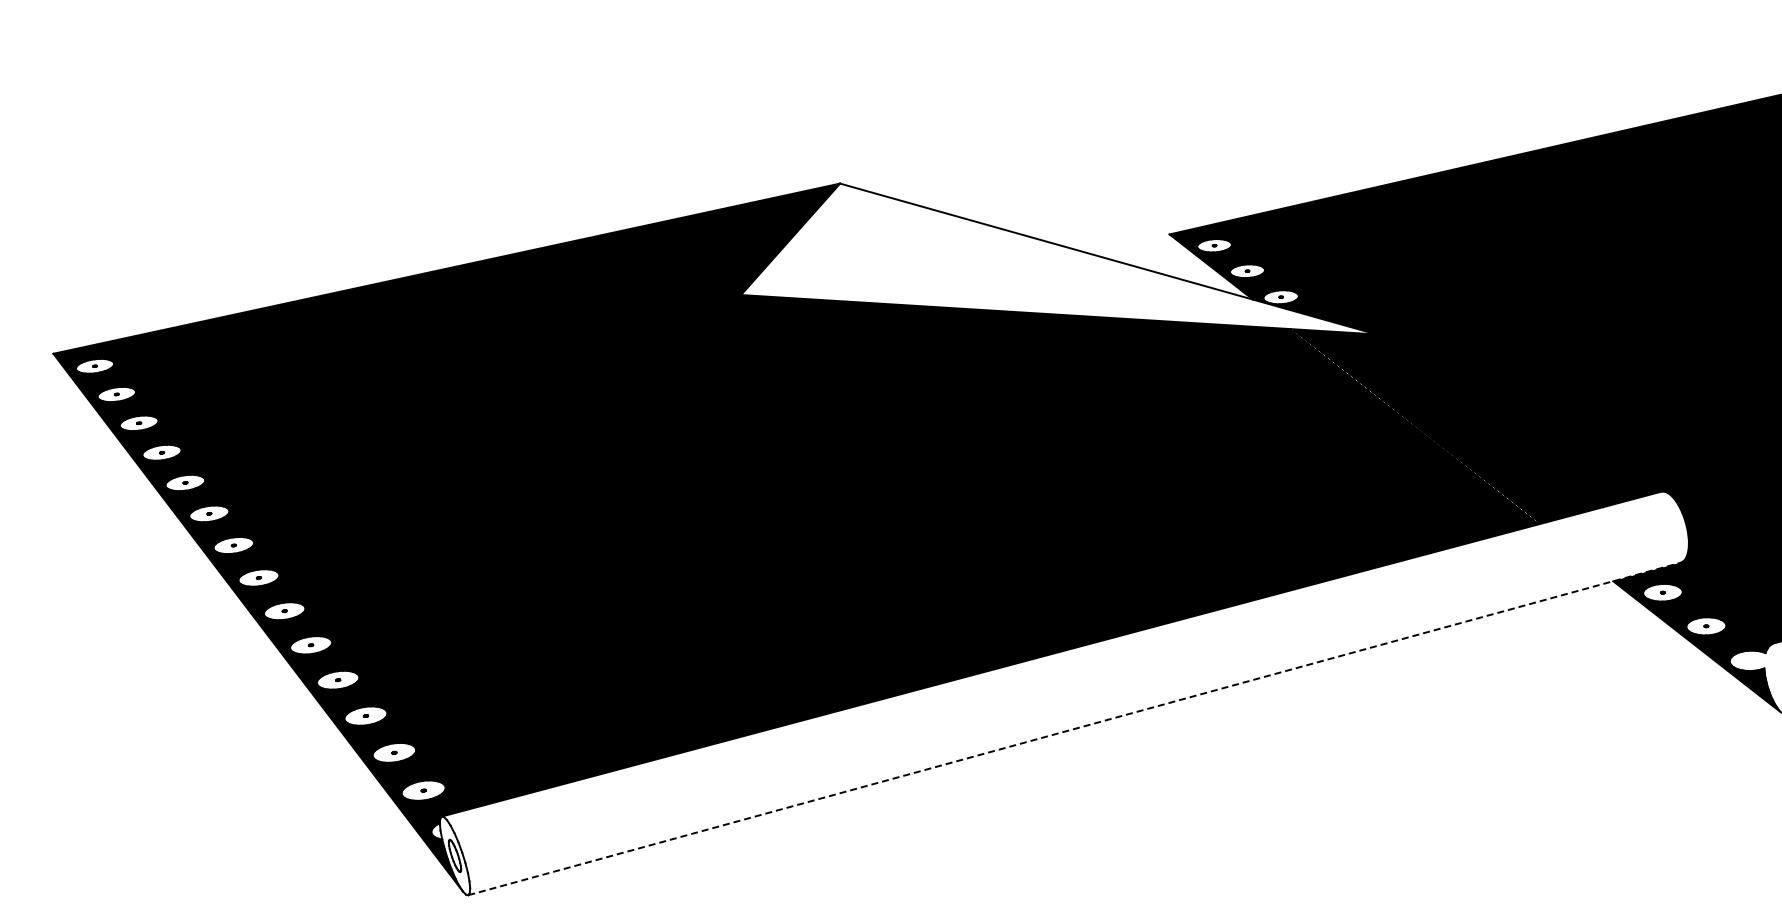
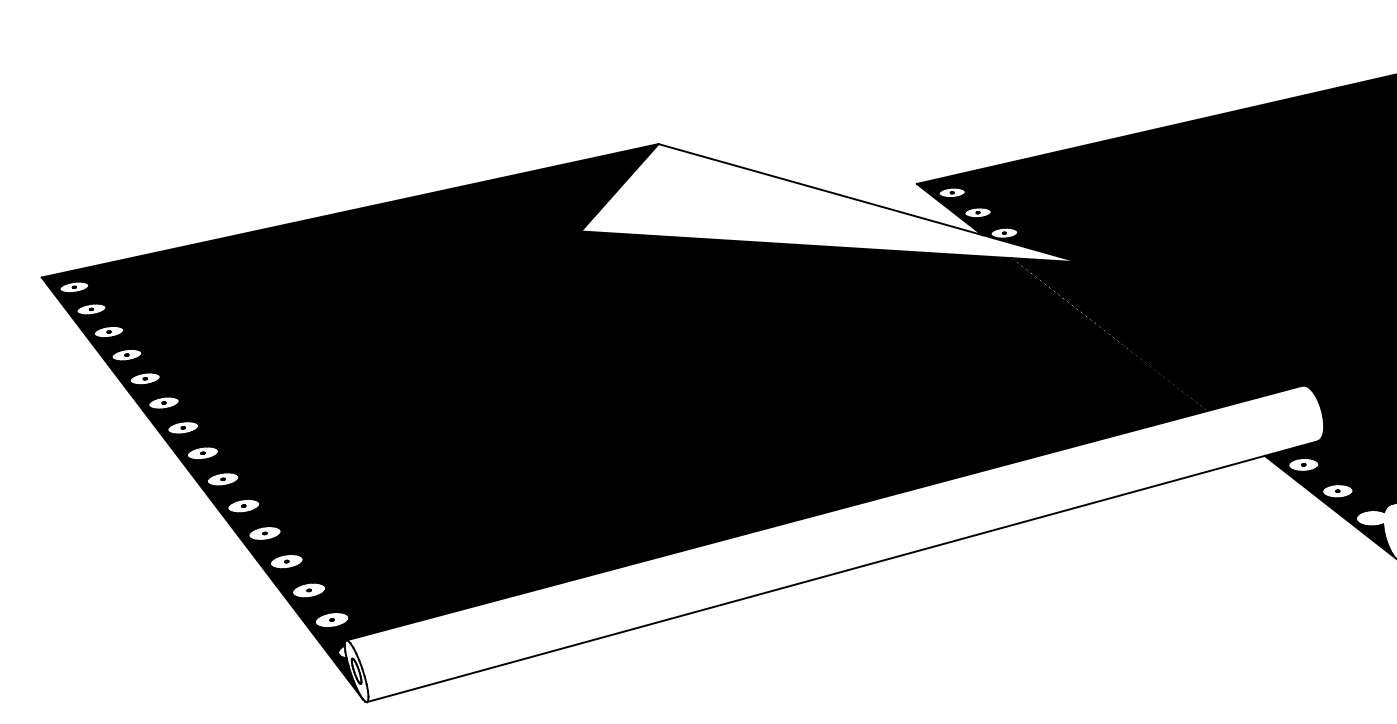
line: (1074, 728) -> (842, 571), dashed -> solid

